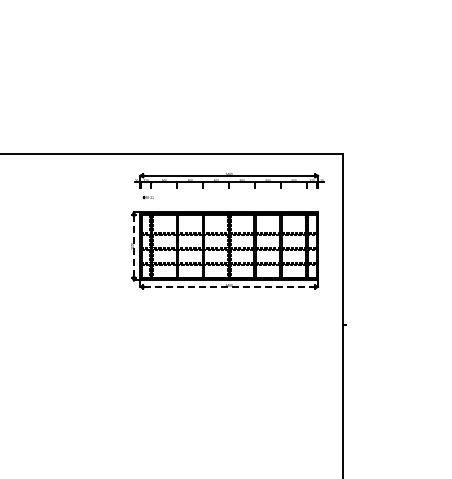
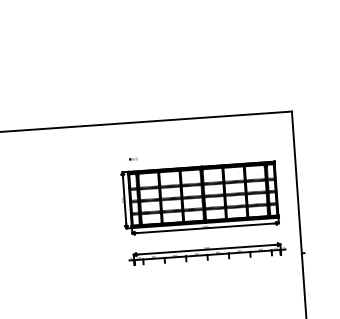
part: (229, 180) -> (207, 253), moved
line: (133, 246) -> (124, 200), dashed -> solid
line: (229, 286) -> (205, 227), dashed -> solid

